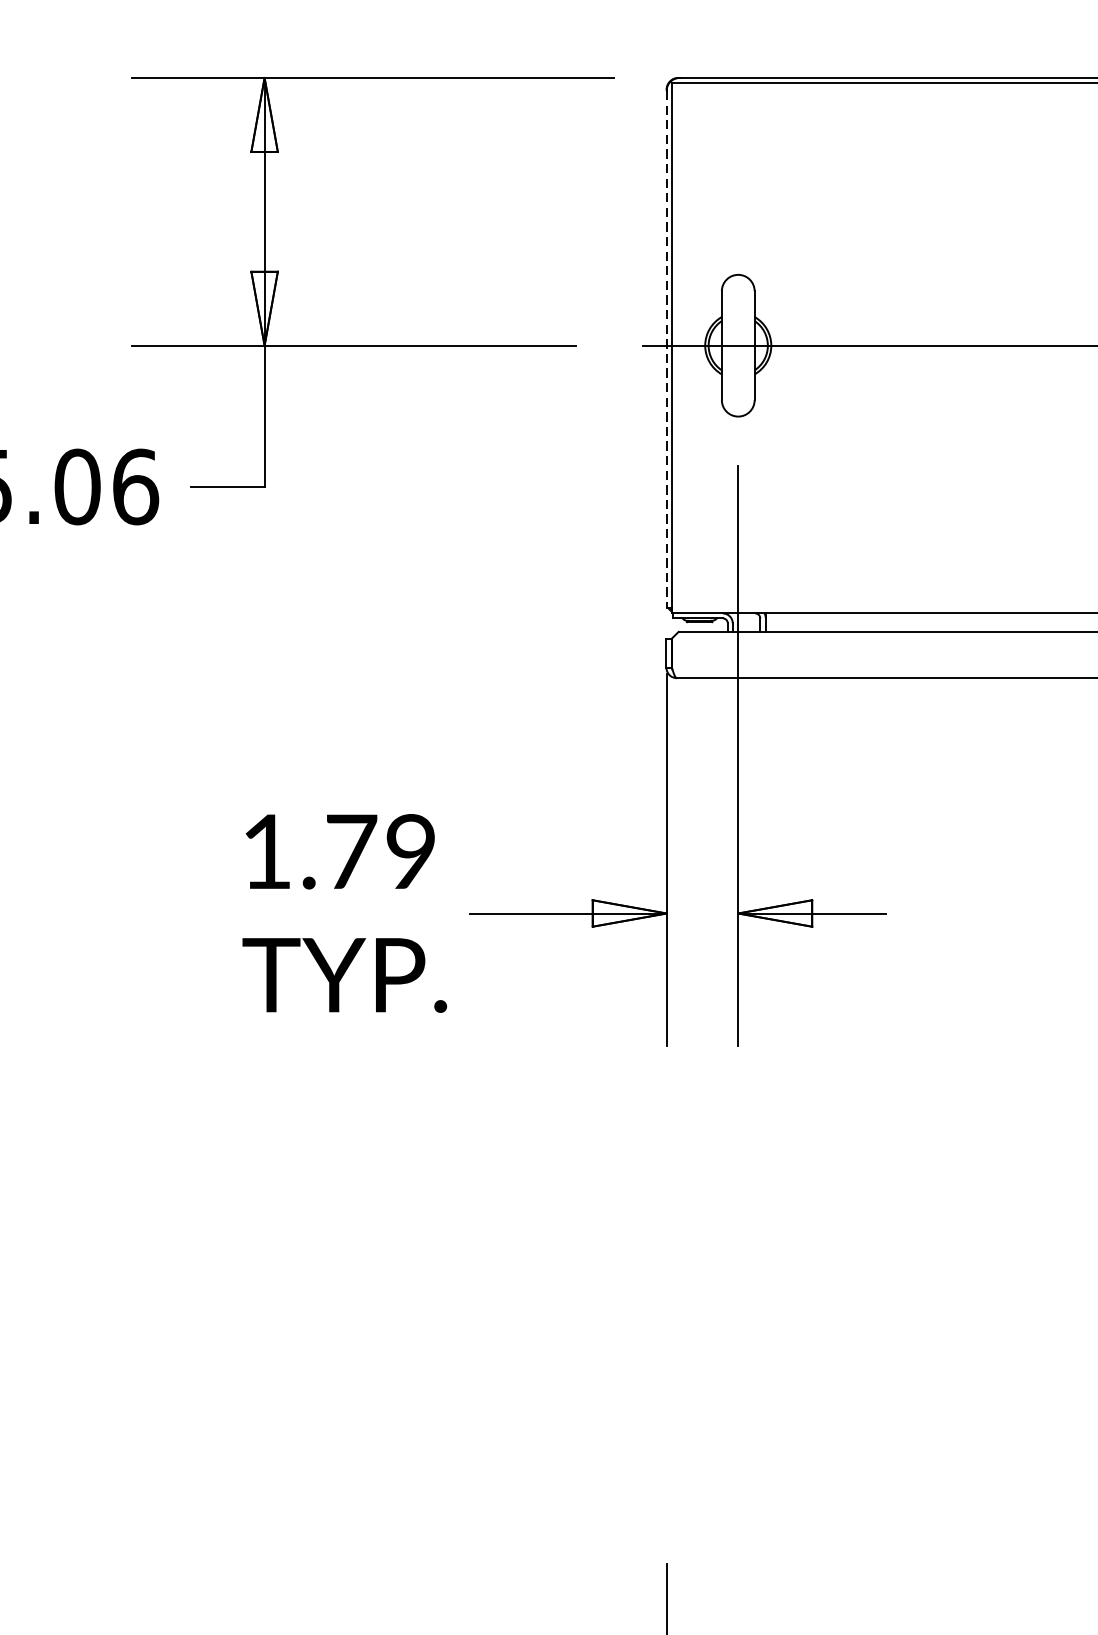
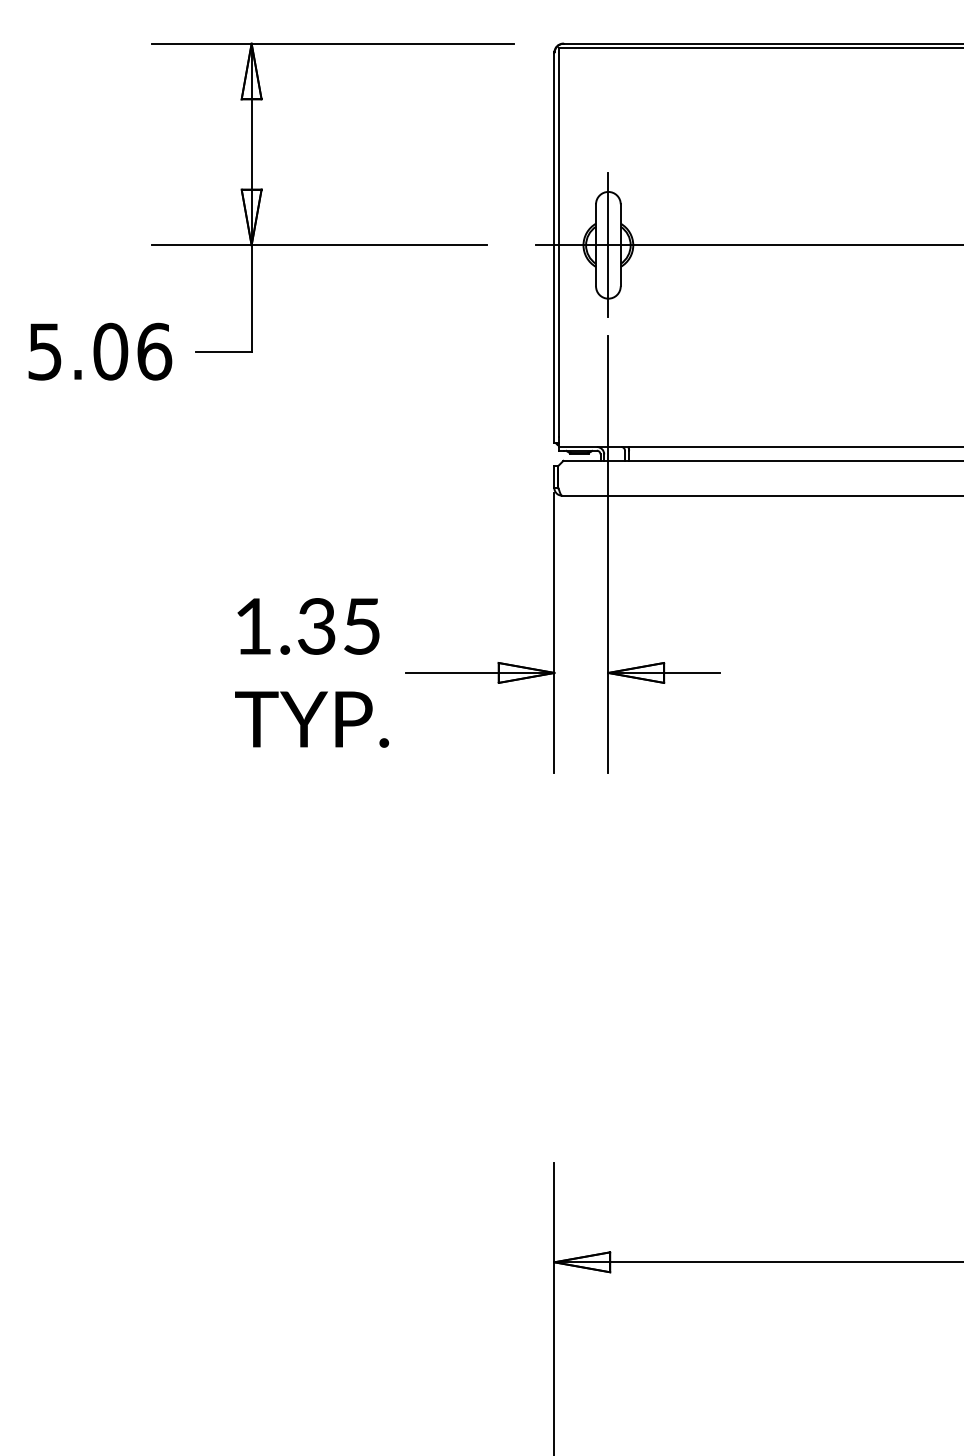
line: (738, 345) -> (608, 245), added
line: (666, 349) -> (554, 248), dashed -> solid
text: (379, 851) -> (338, 626), 1.79 -> 1.35

